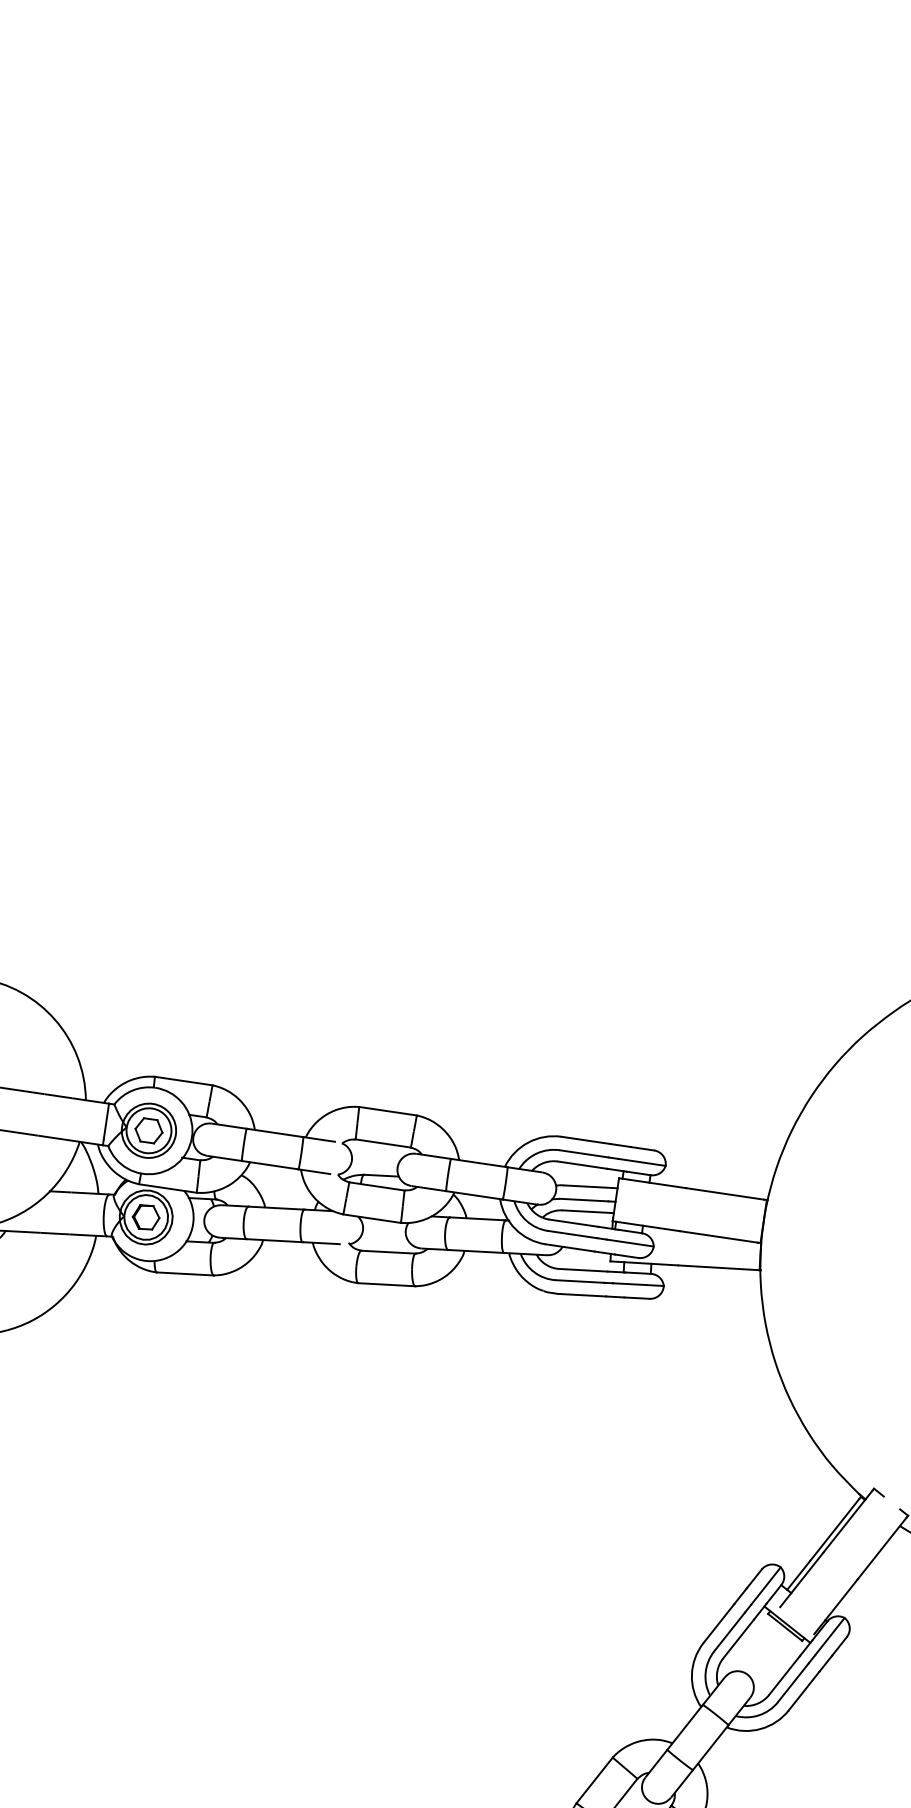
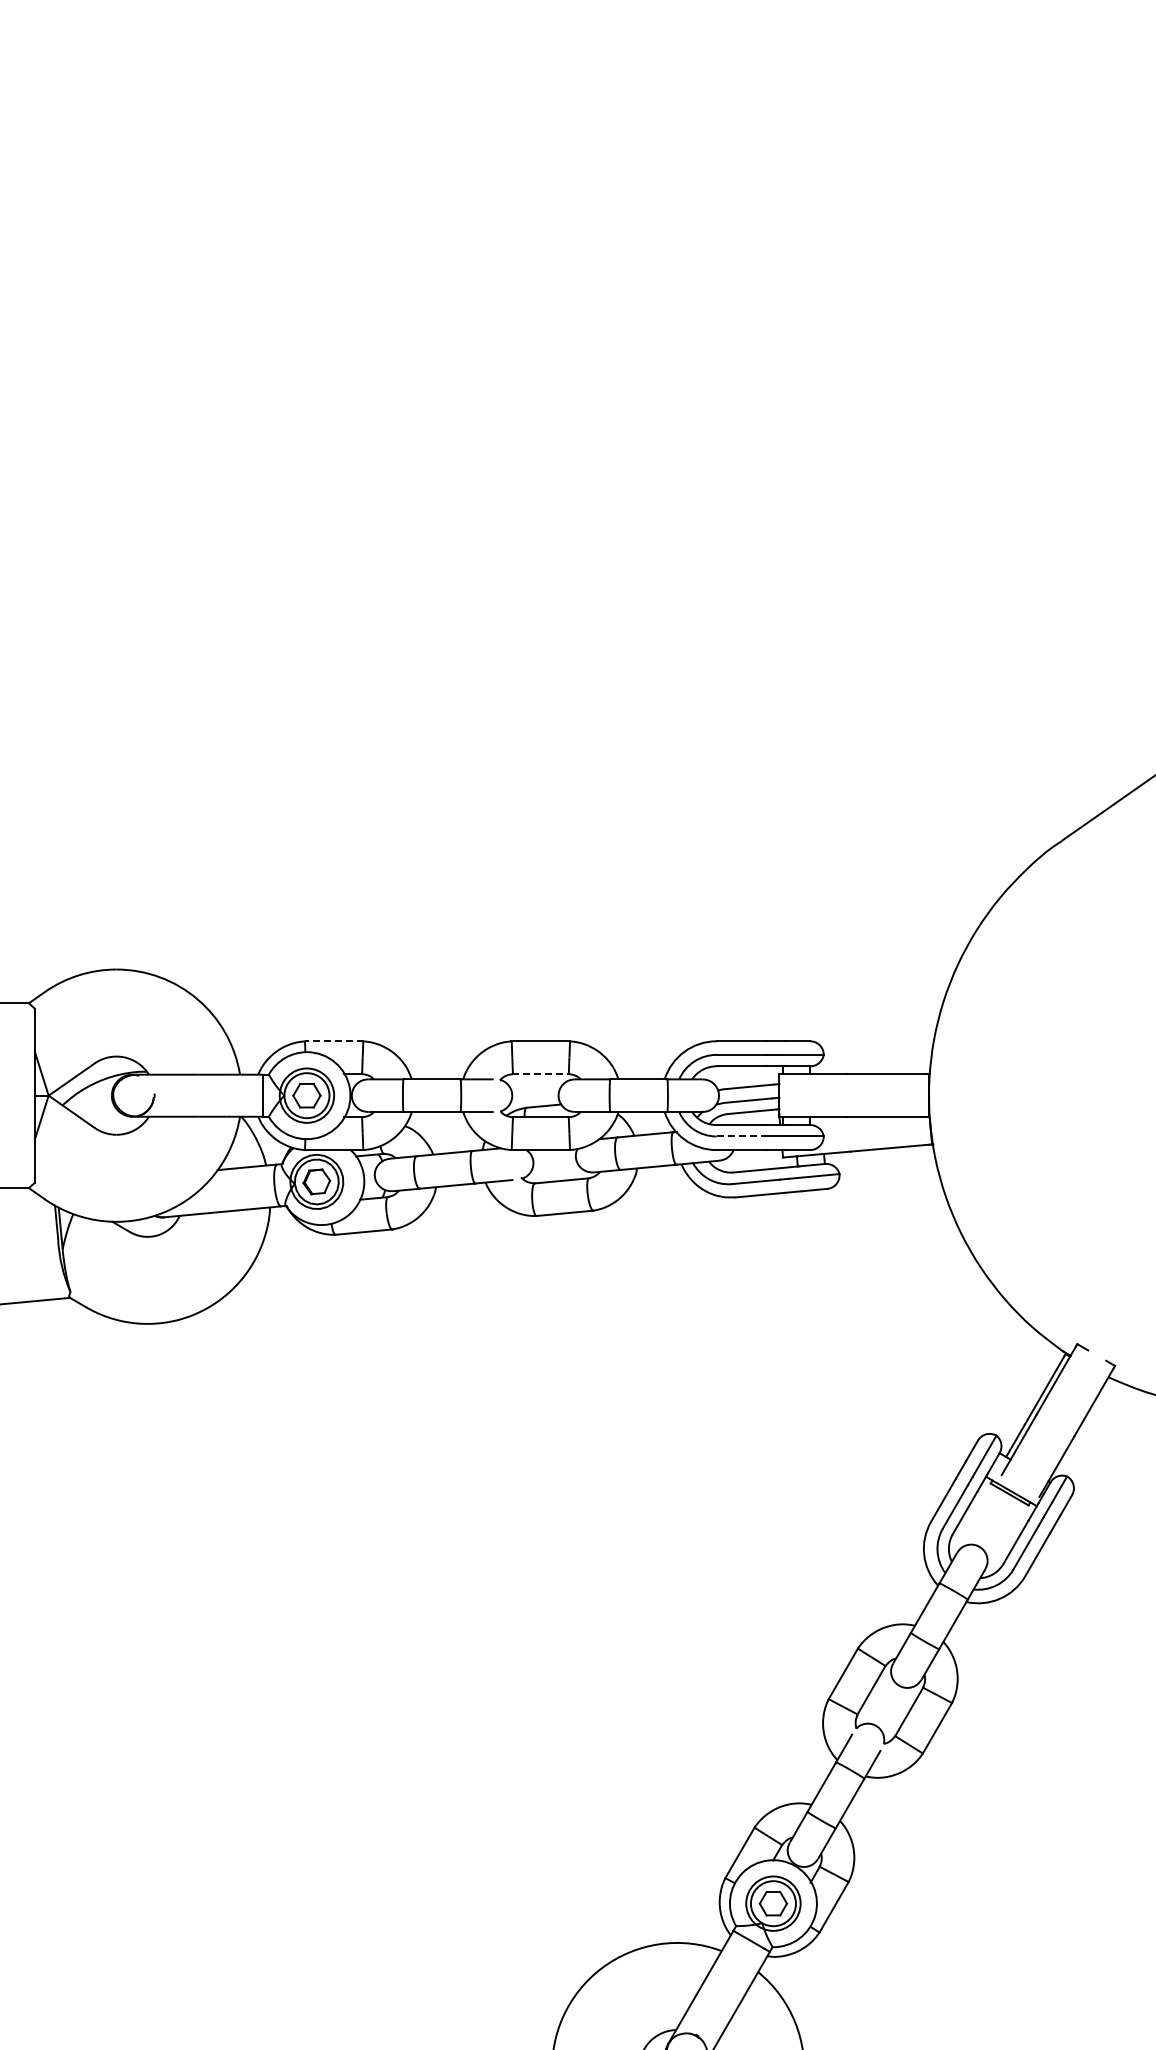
line: (184, 1081) -> (334, 1041), solid -> dashed
line: (383, 1143) -> (541, 1073), solid -> dashed
line: (572, 1234) -> (741, 1136), solid -> dashed

